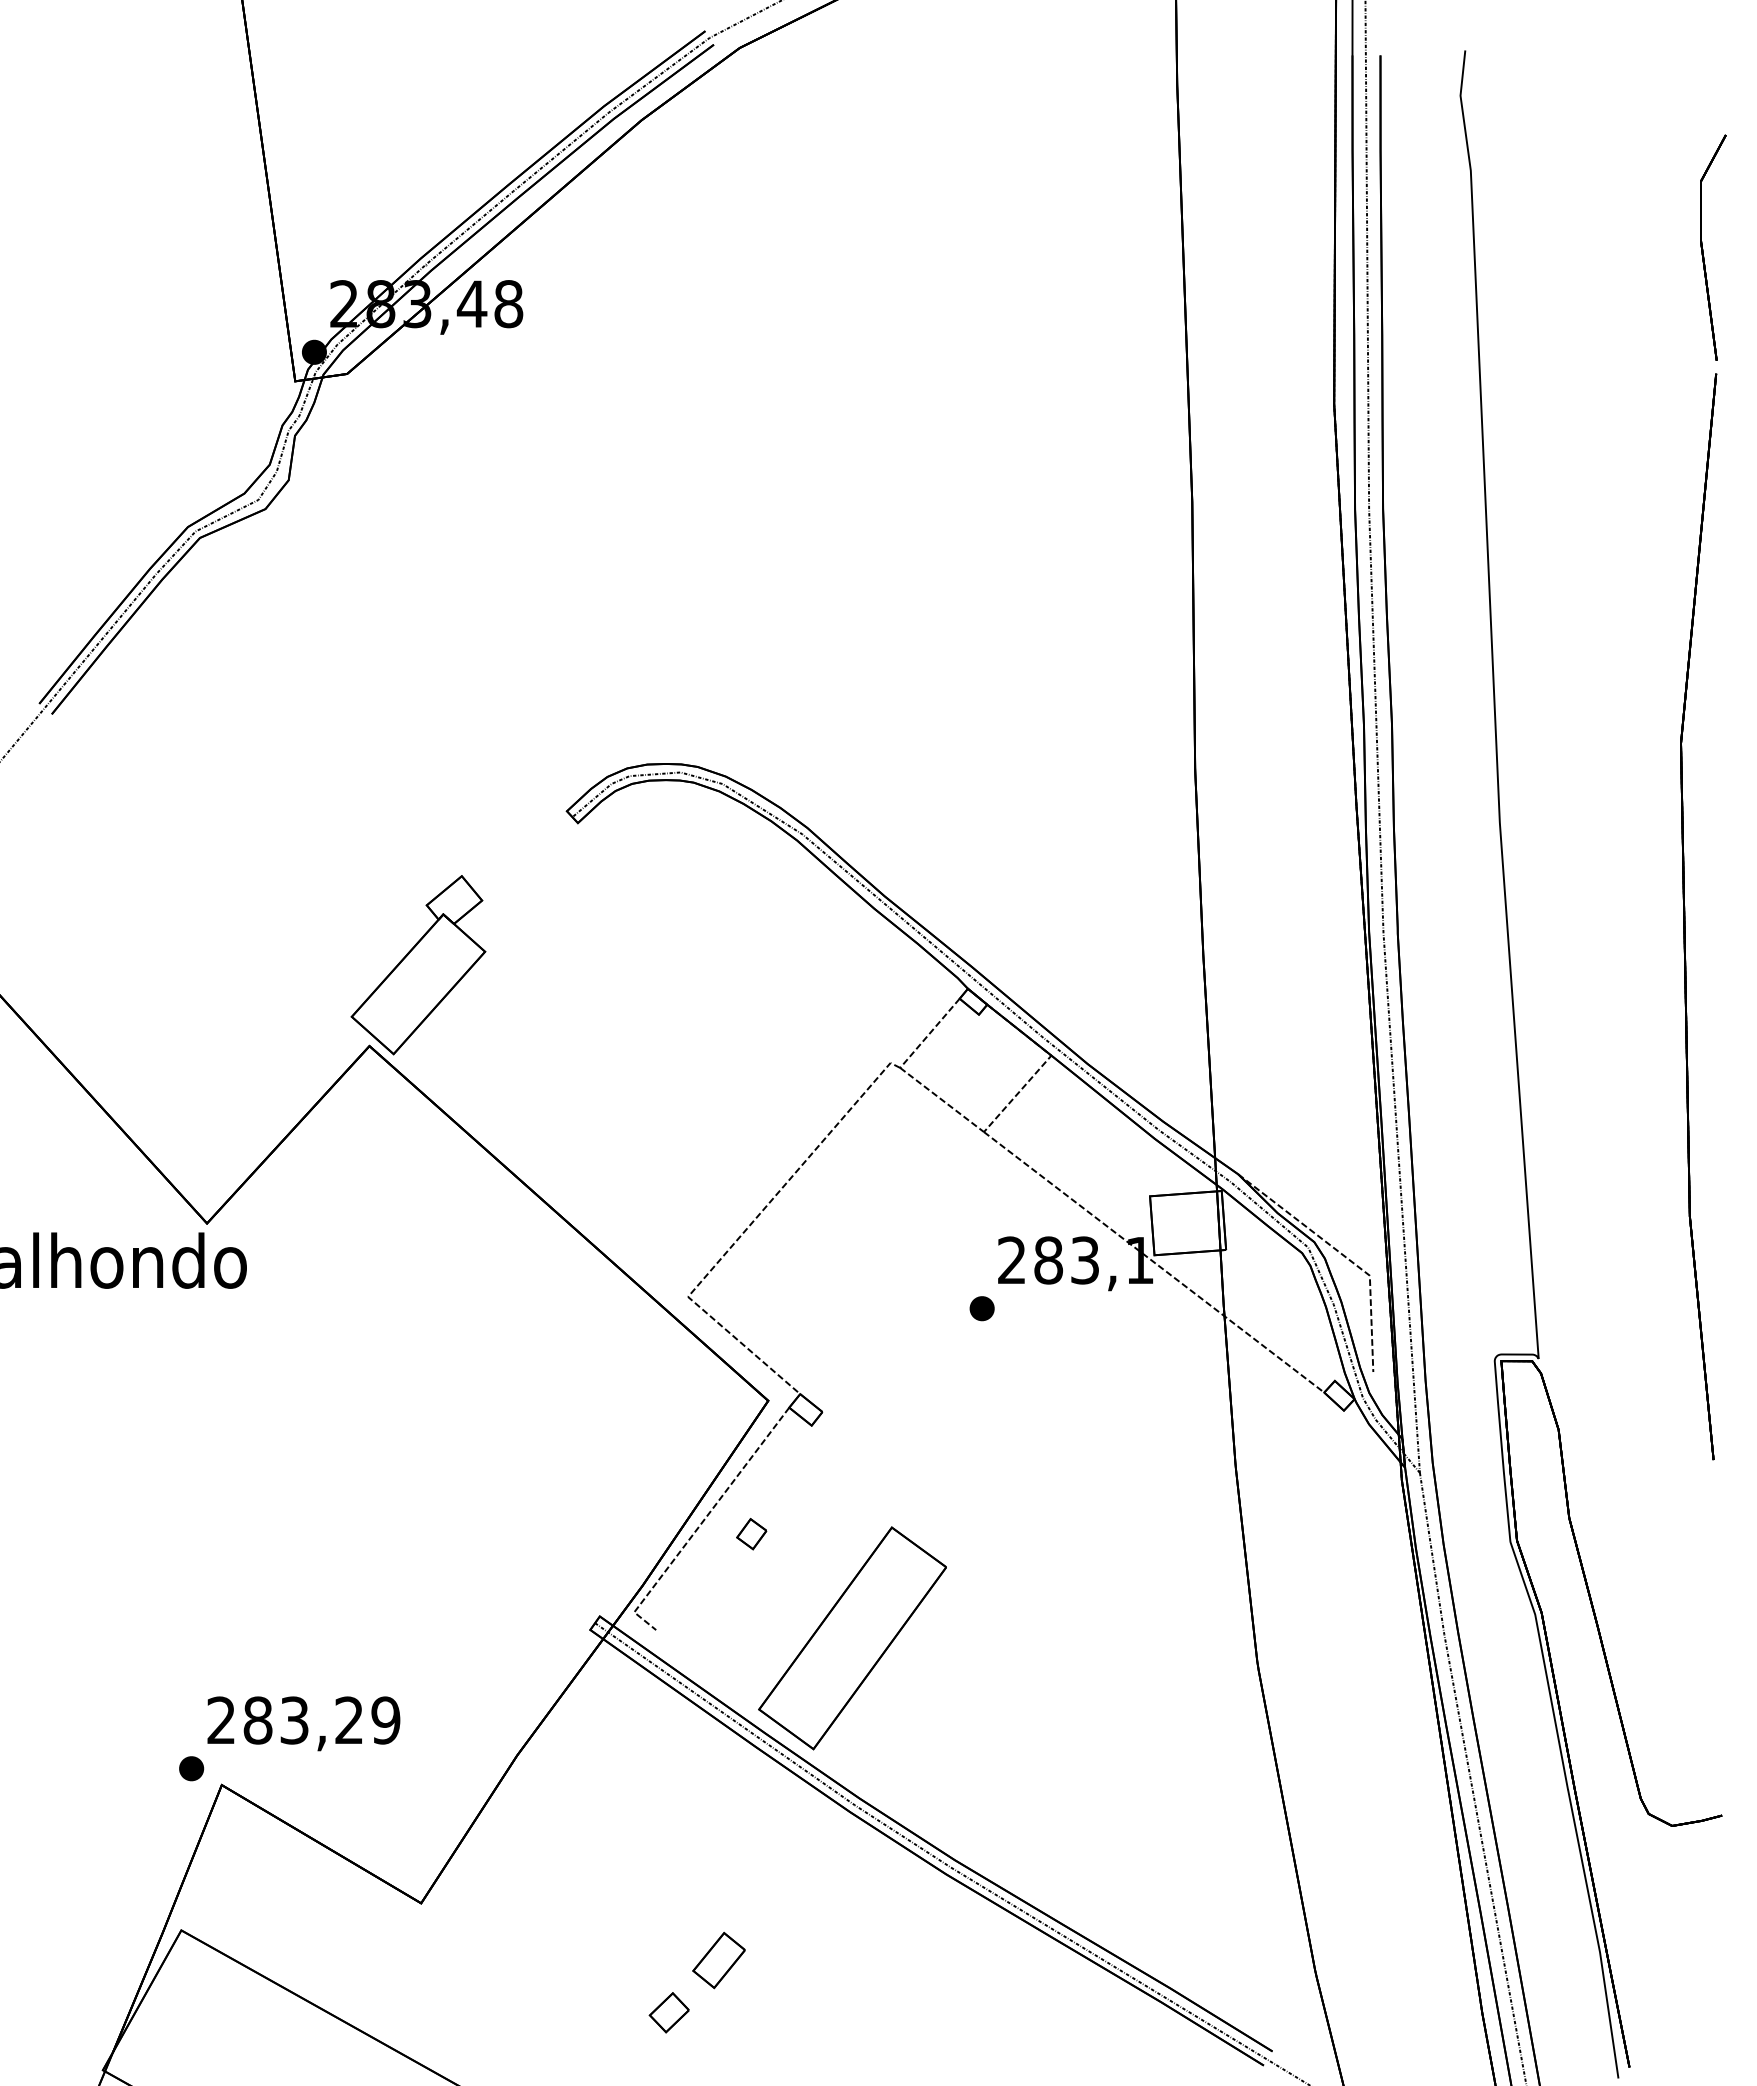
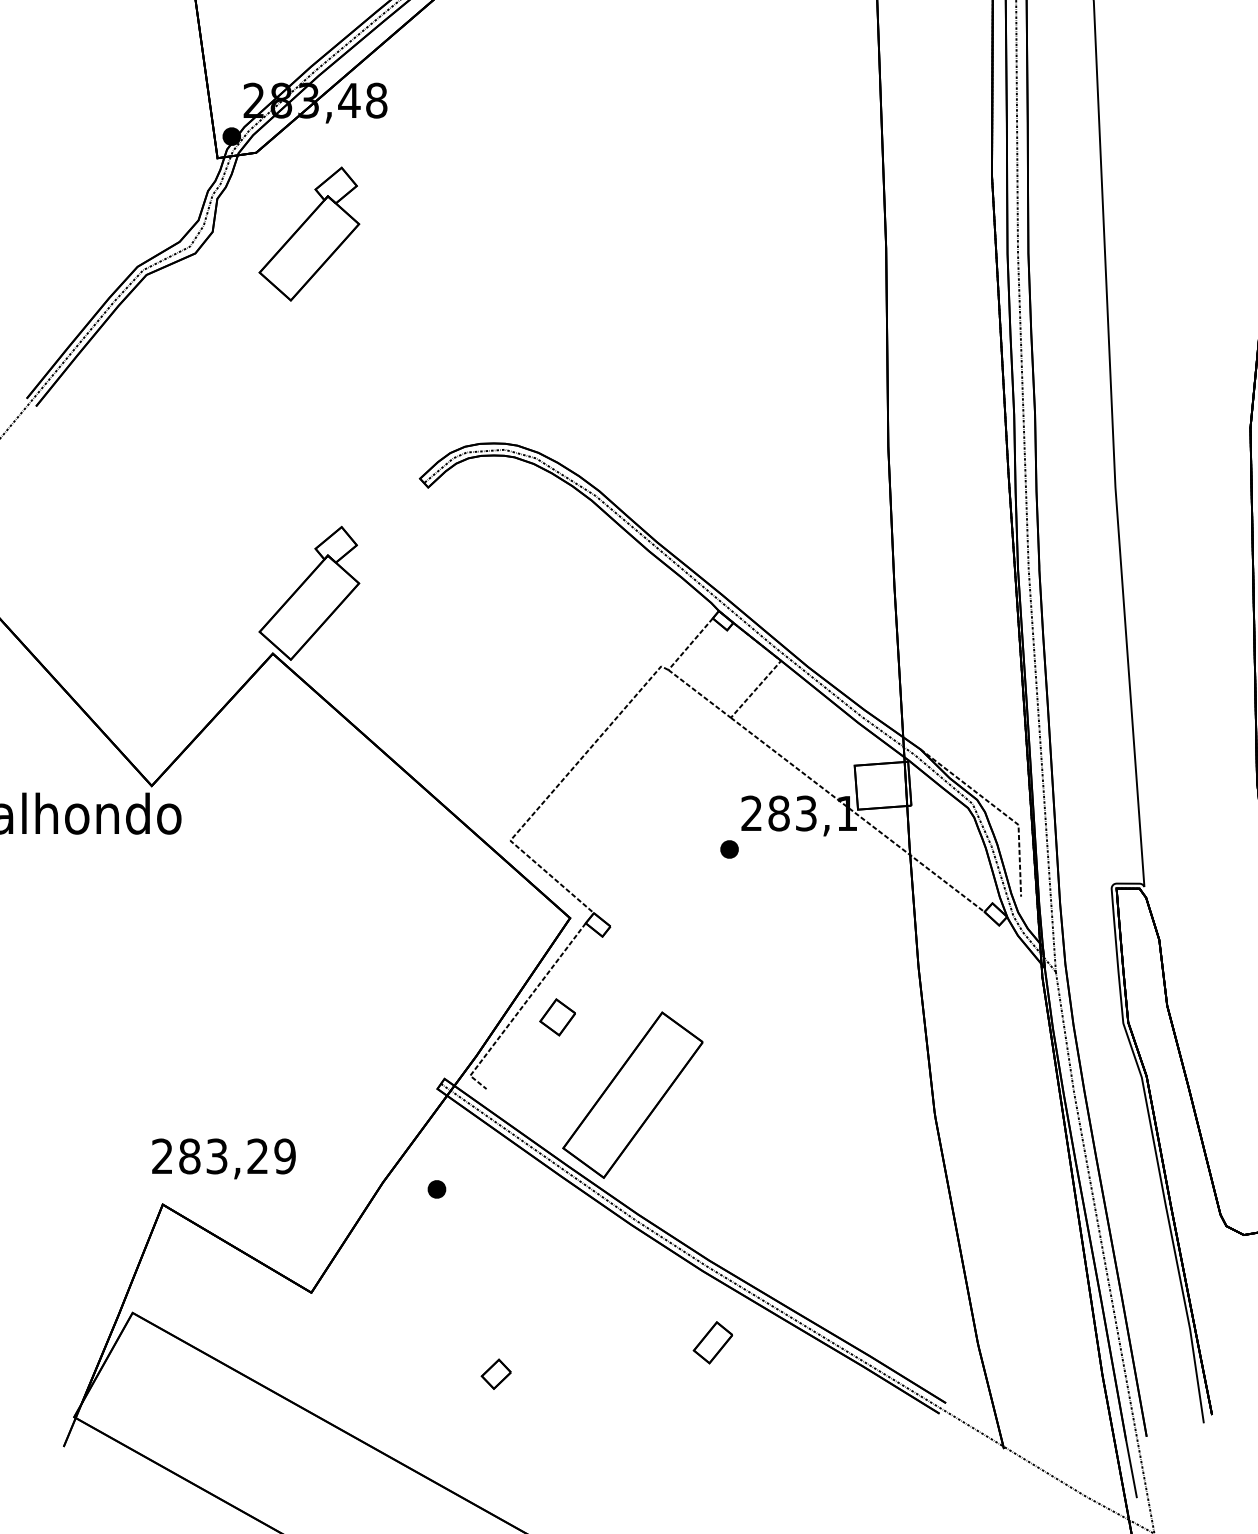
part: (418, 483) -> (309, 234), added
part: (751, 1534) -> (557, 1017), size x1.6
part: (191, 1768) -> (436, 1189), moved
part: (718, 1960) -> (712, 1342), moved

